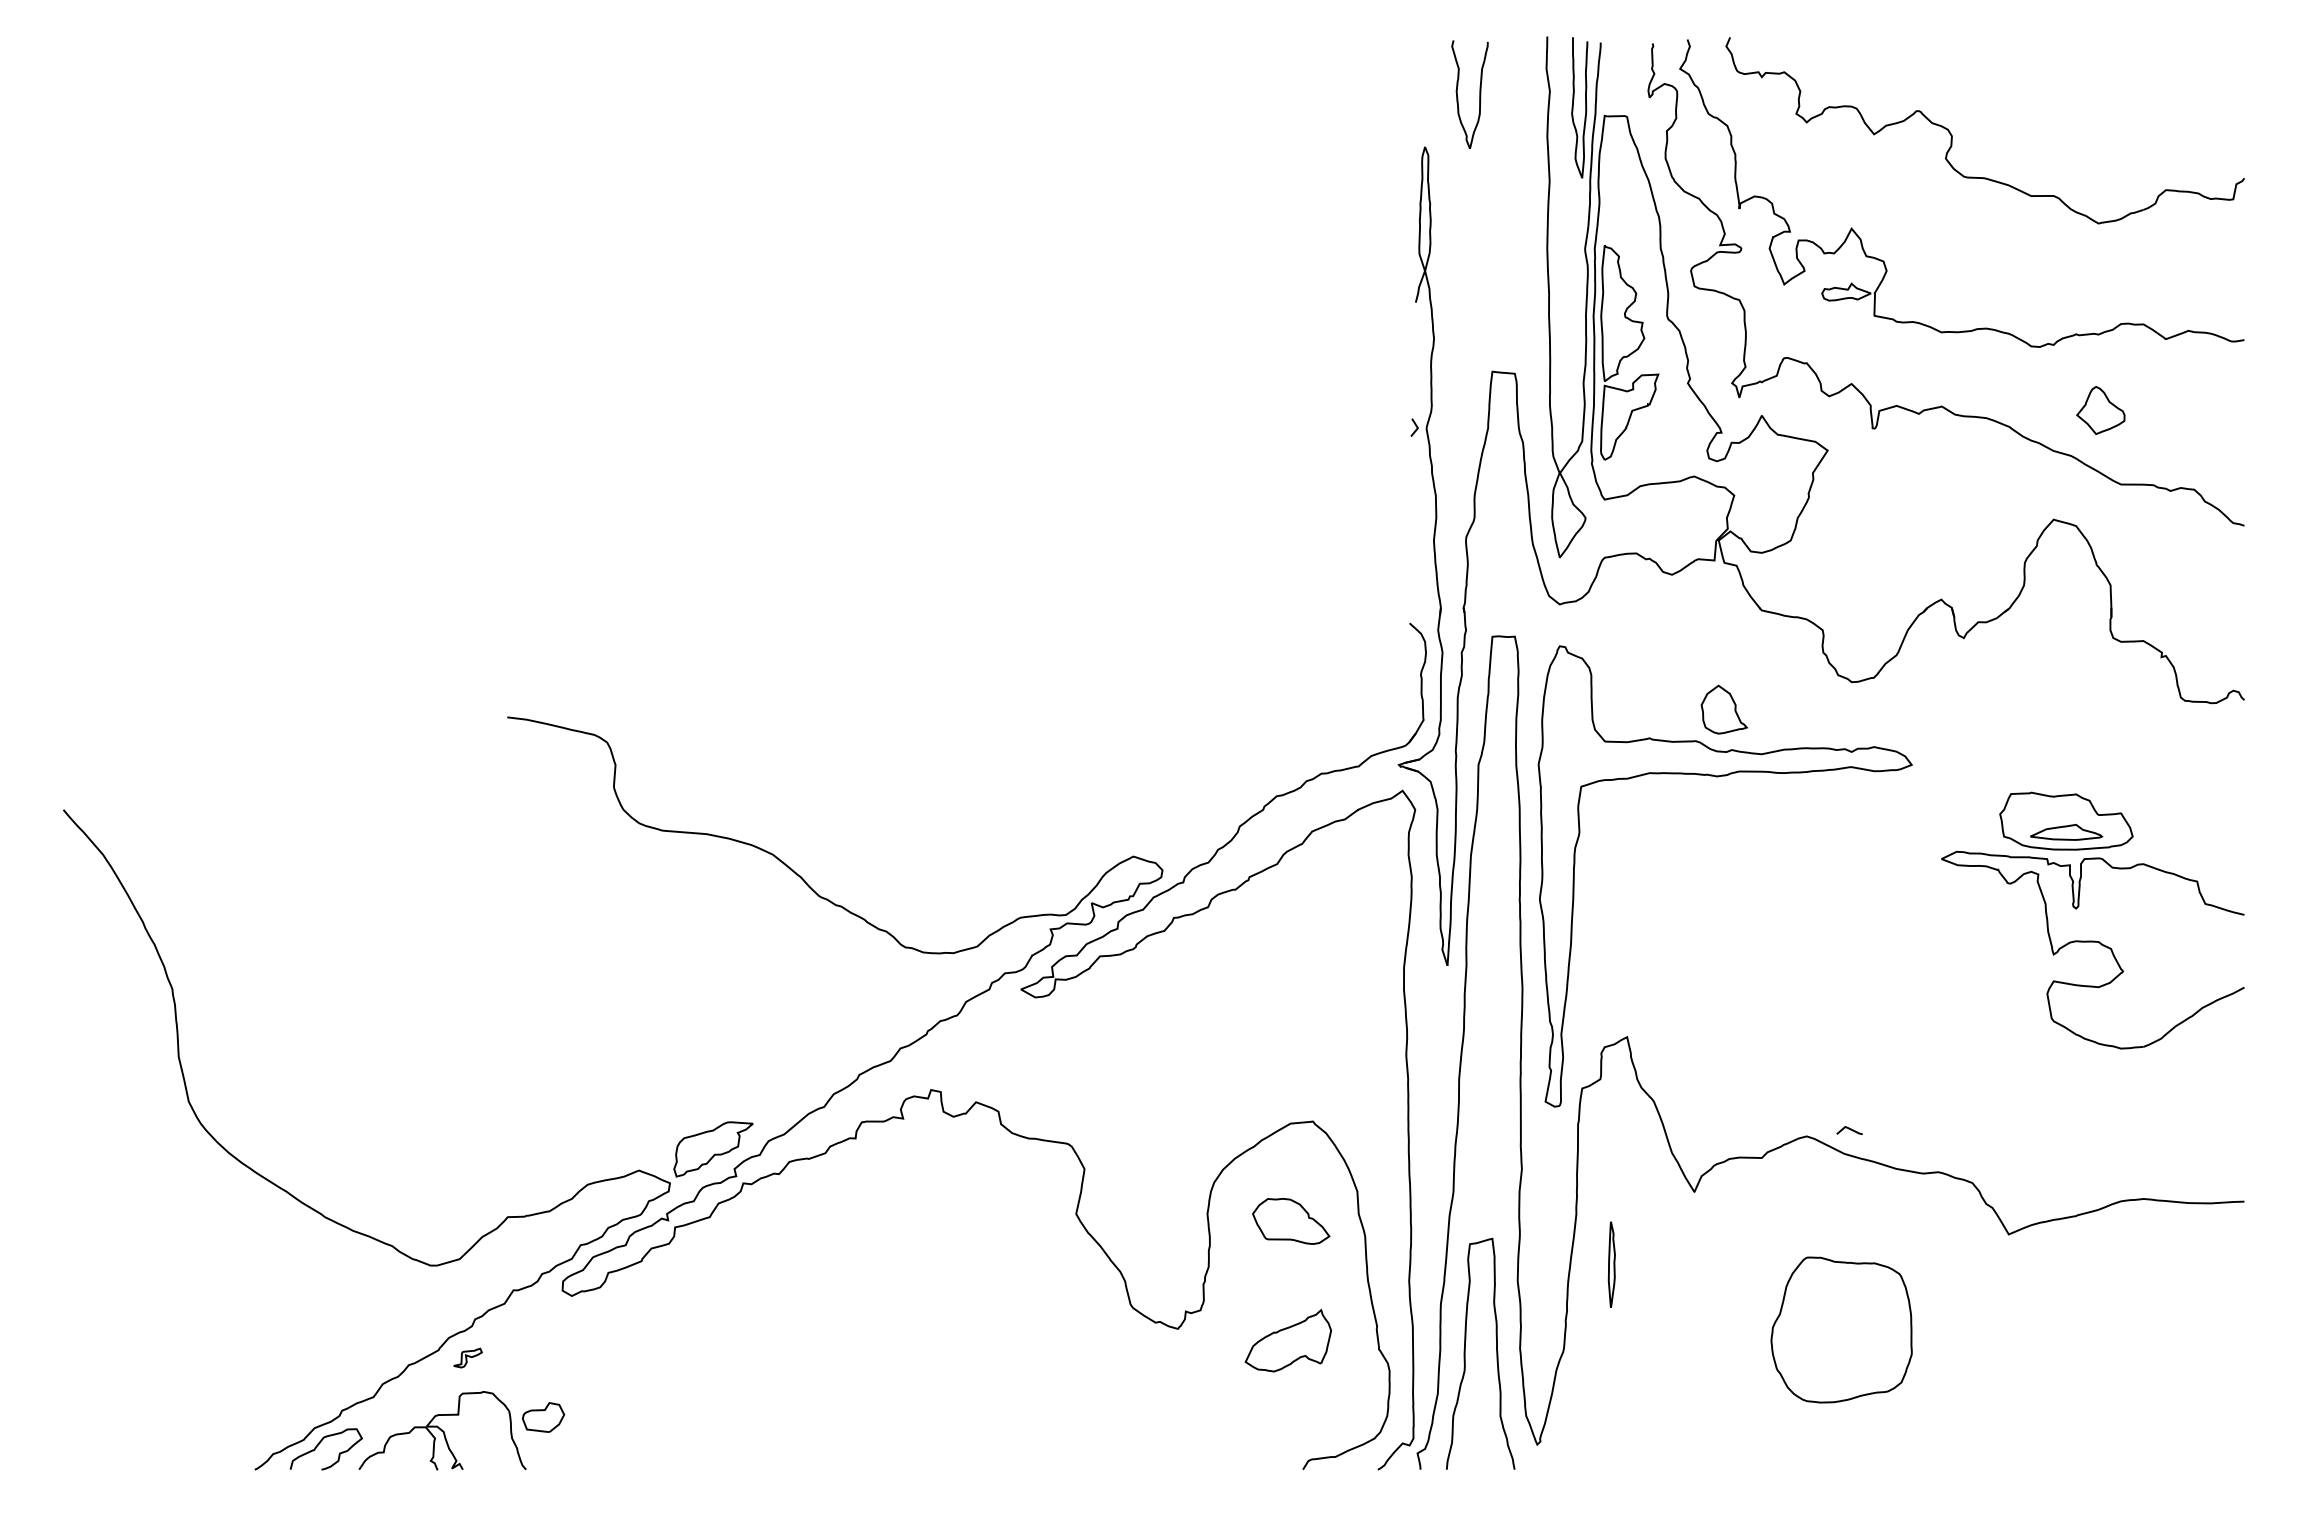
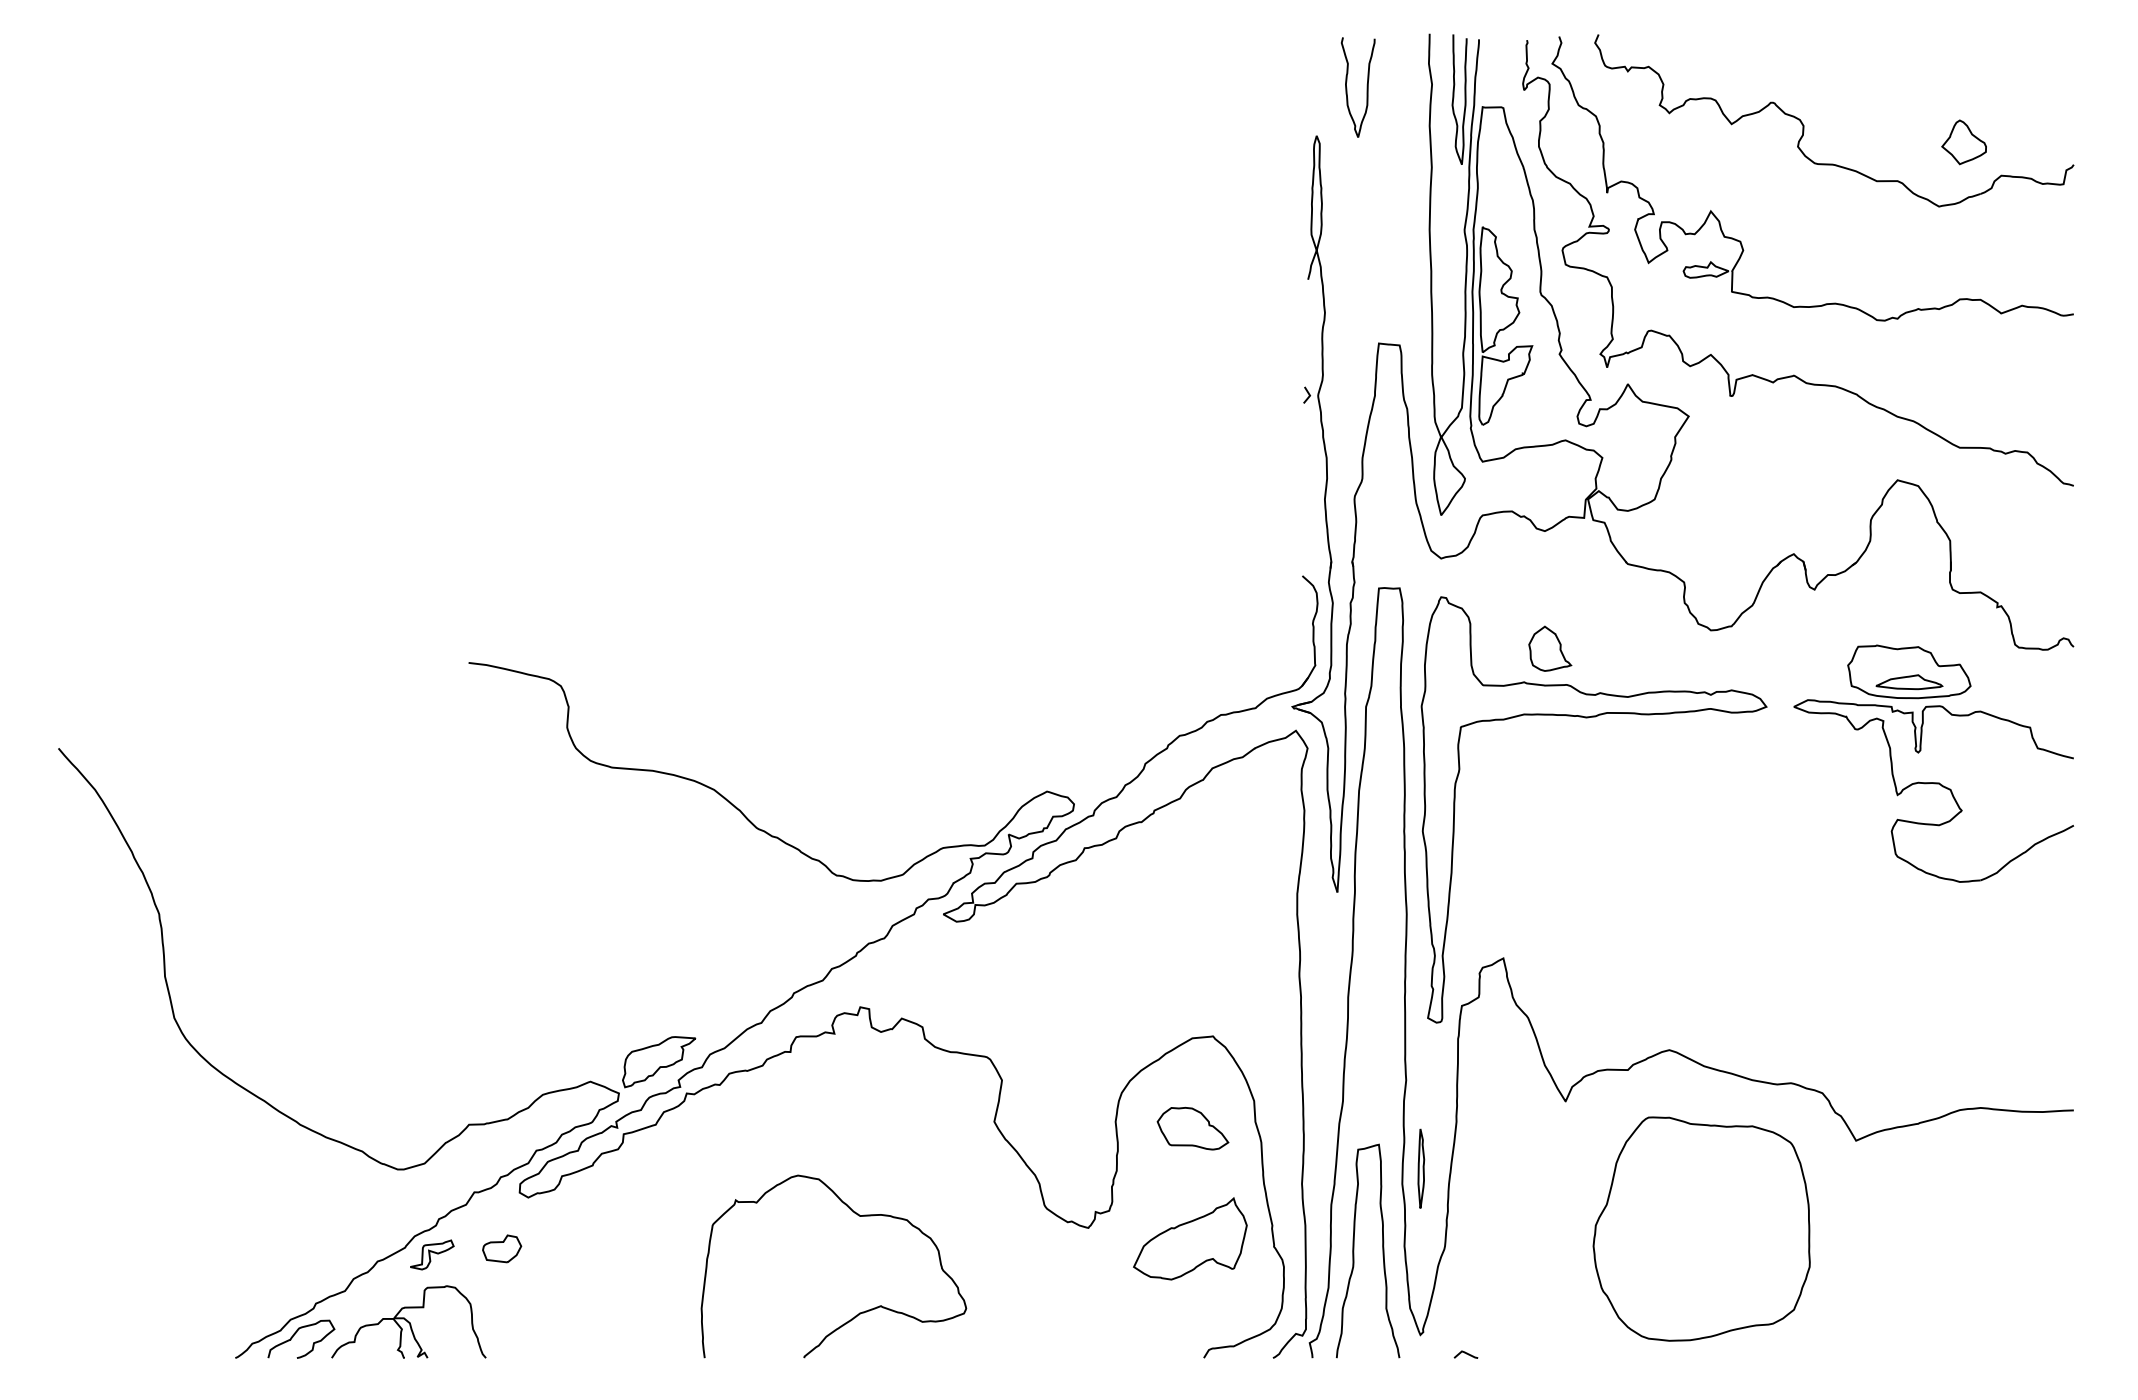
part: (2100, 410) -> (1963, 142), moved
part: (1724, 709) -> (1550, 648), moved
part: (2079, 906) -> (1921, 750), moved
line: (1849, 1129) -> (1465, 1353), moved
part: (1612, 1264) -> (1421, 1168), moved
part: (1841, 1329) -> (1701, 1228), size x1.67
part: (1288, 1340) -> (1190, 1238), size x1.43
part: (468, 1357) -> (432, 1254), size x1.67
part: (543, 1417) -> (502, 1248), moved
curve: (930, 1420) -> (859, 1312), added

